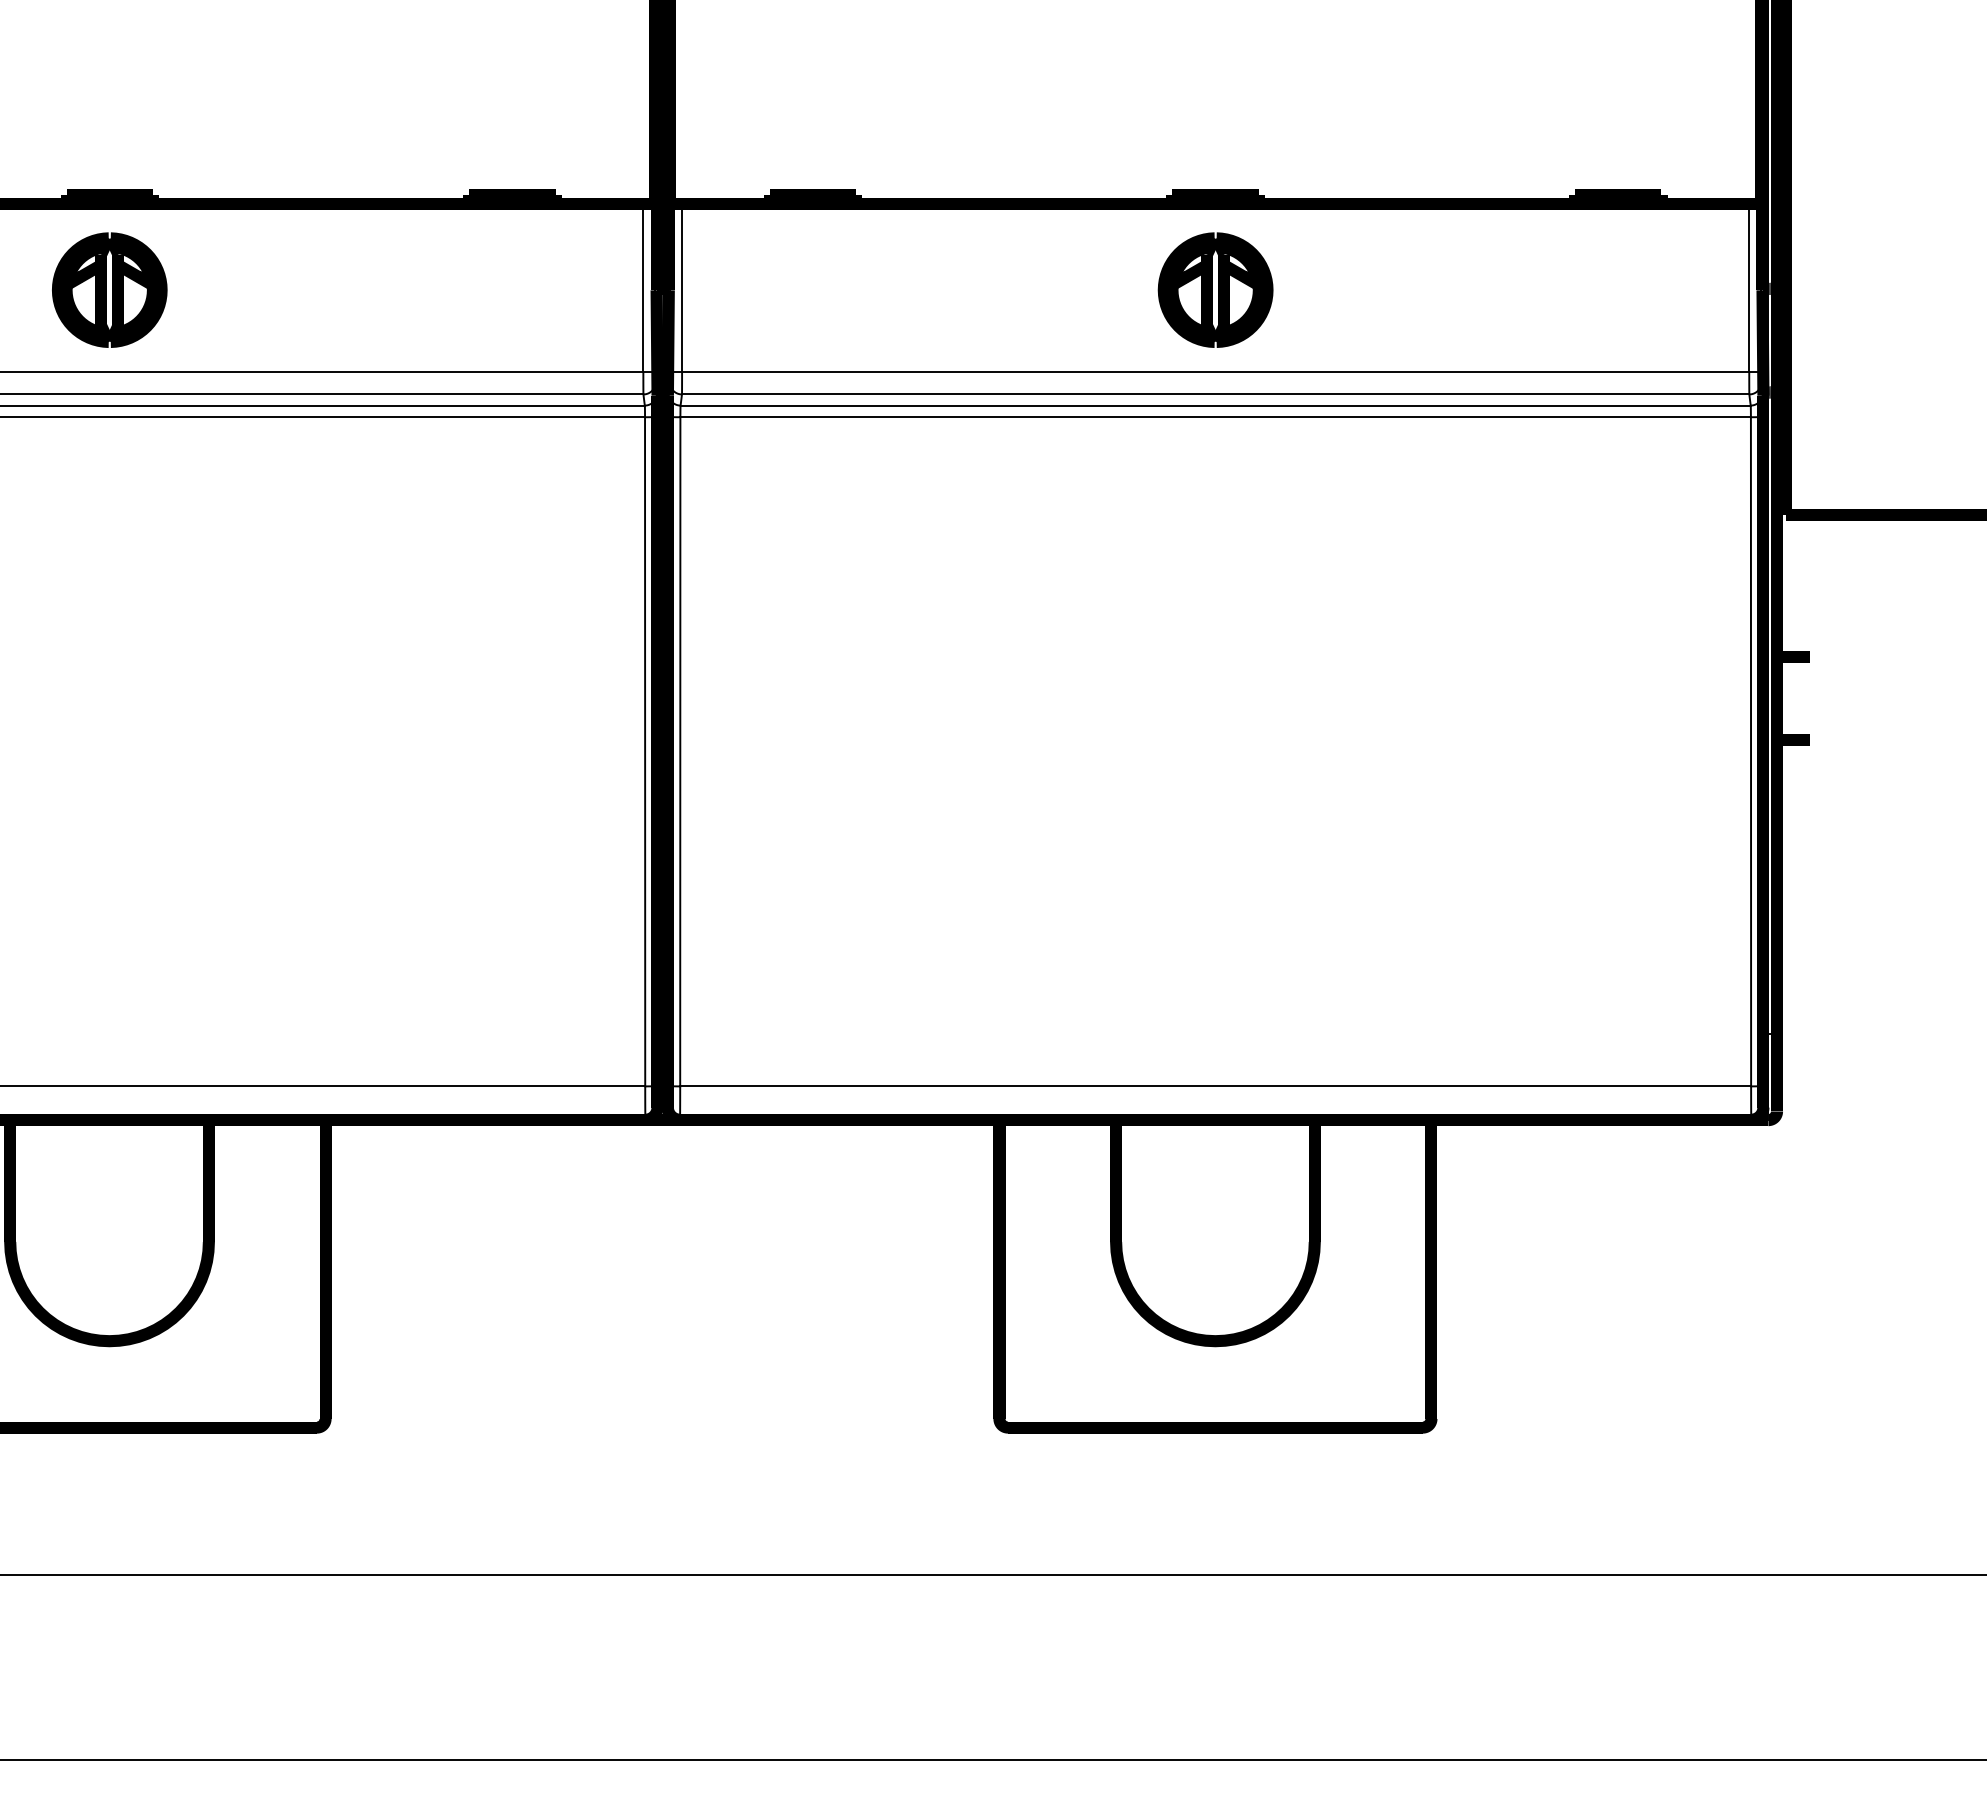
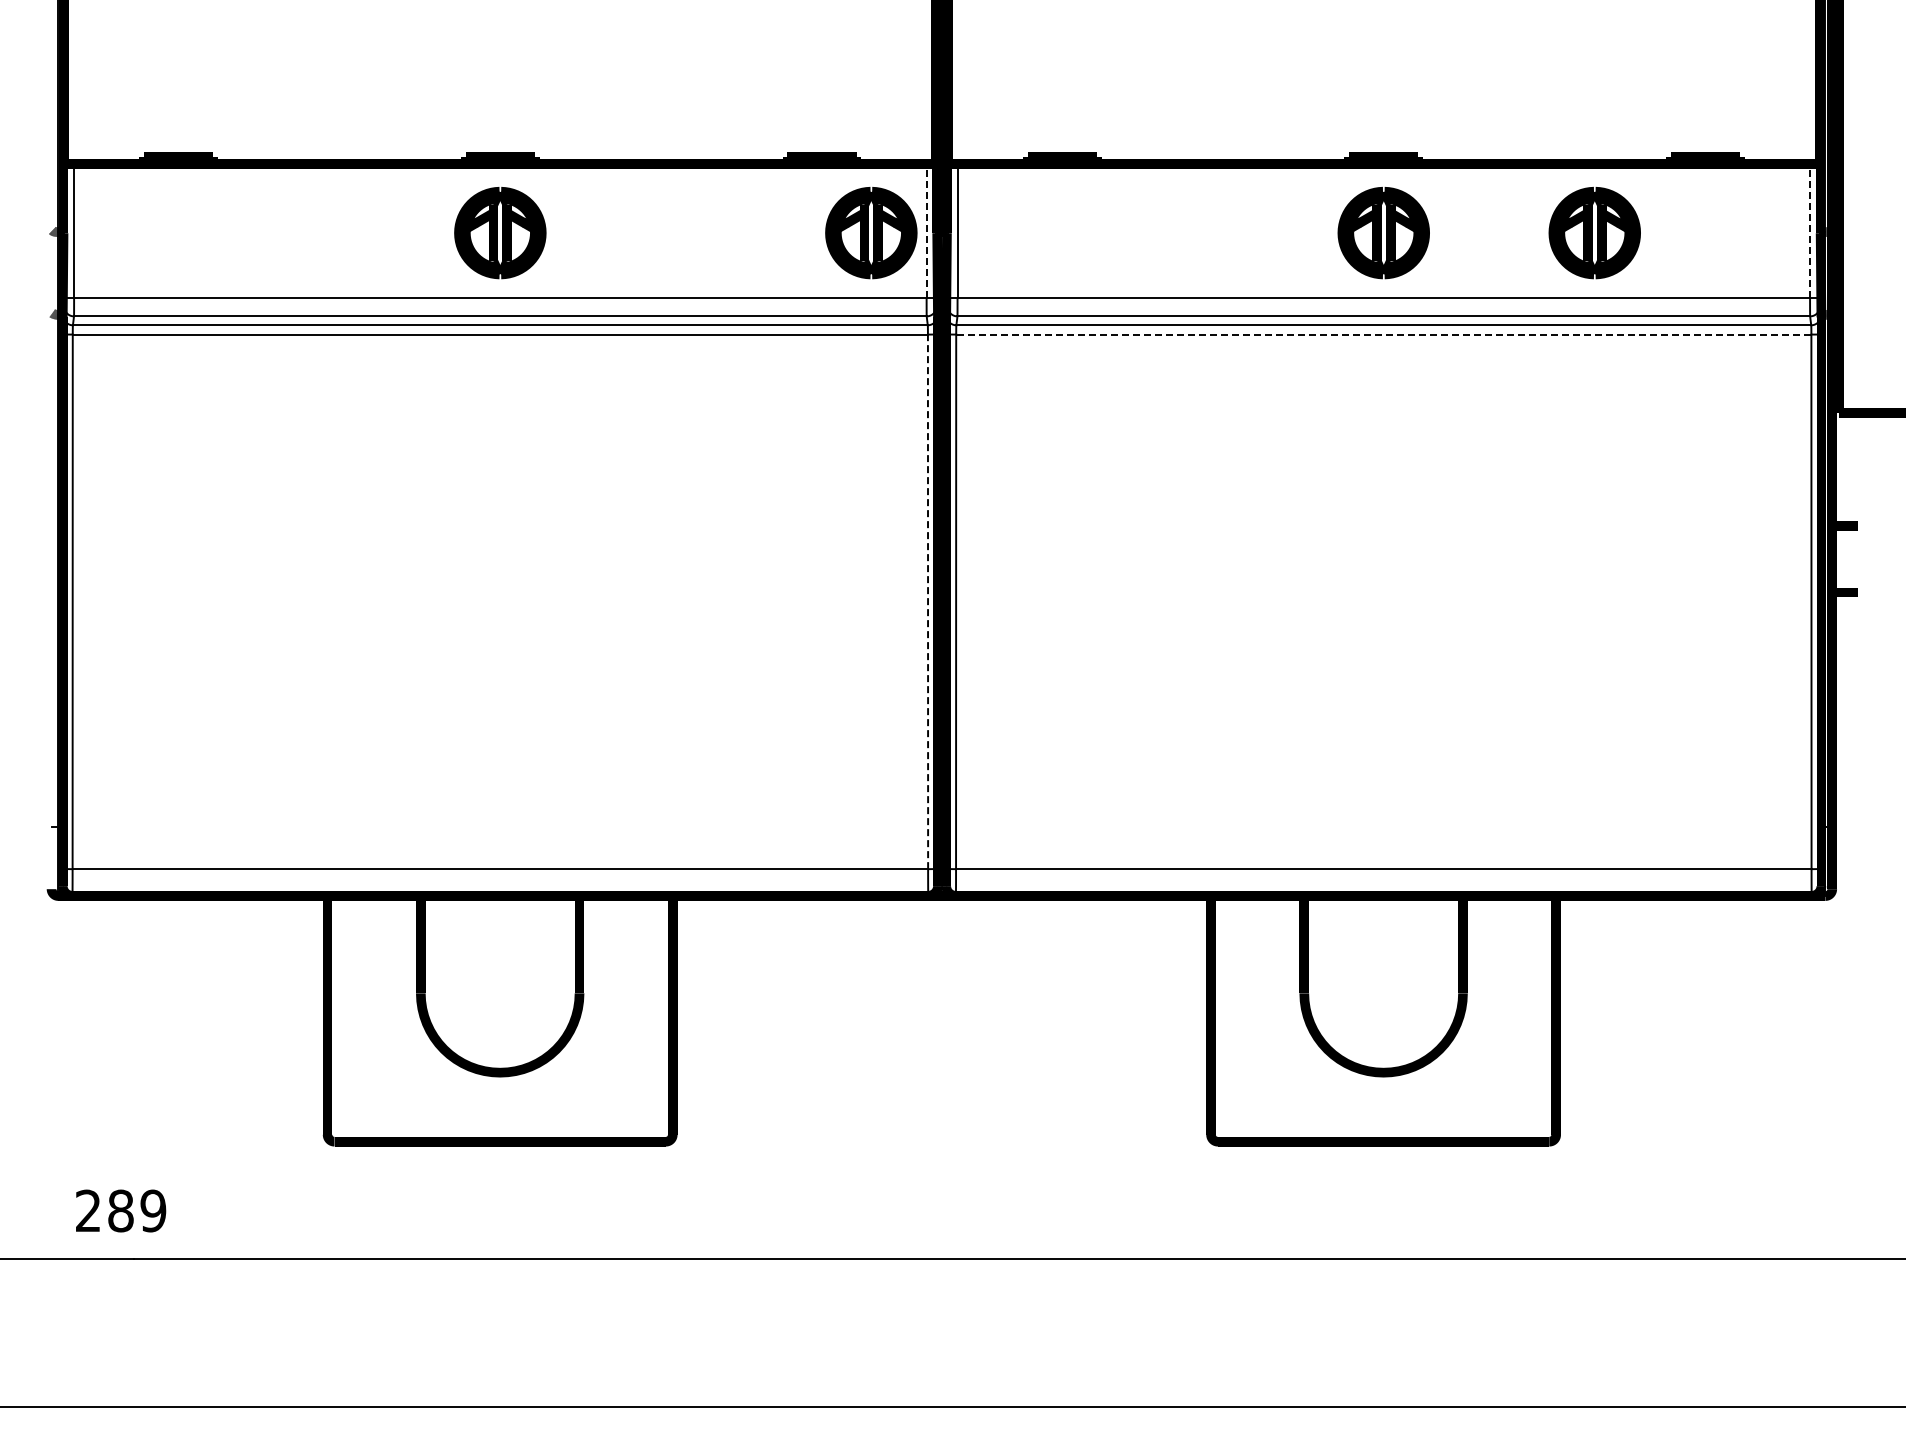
line: (643, 286) -> (926, 230), solid -> dashed
line: (1749, 286) -> (1810, 230), solid -> dashed
part: (574, 290) -> (871, 233), added
part: (1479, 290) -> (1594, 233), added
line: (1215, 417) -> (1383, 334), solid -> dashed
line: (645, 751) -> (928, 601), solid -> dashed

